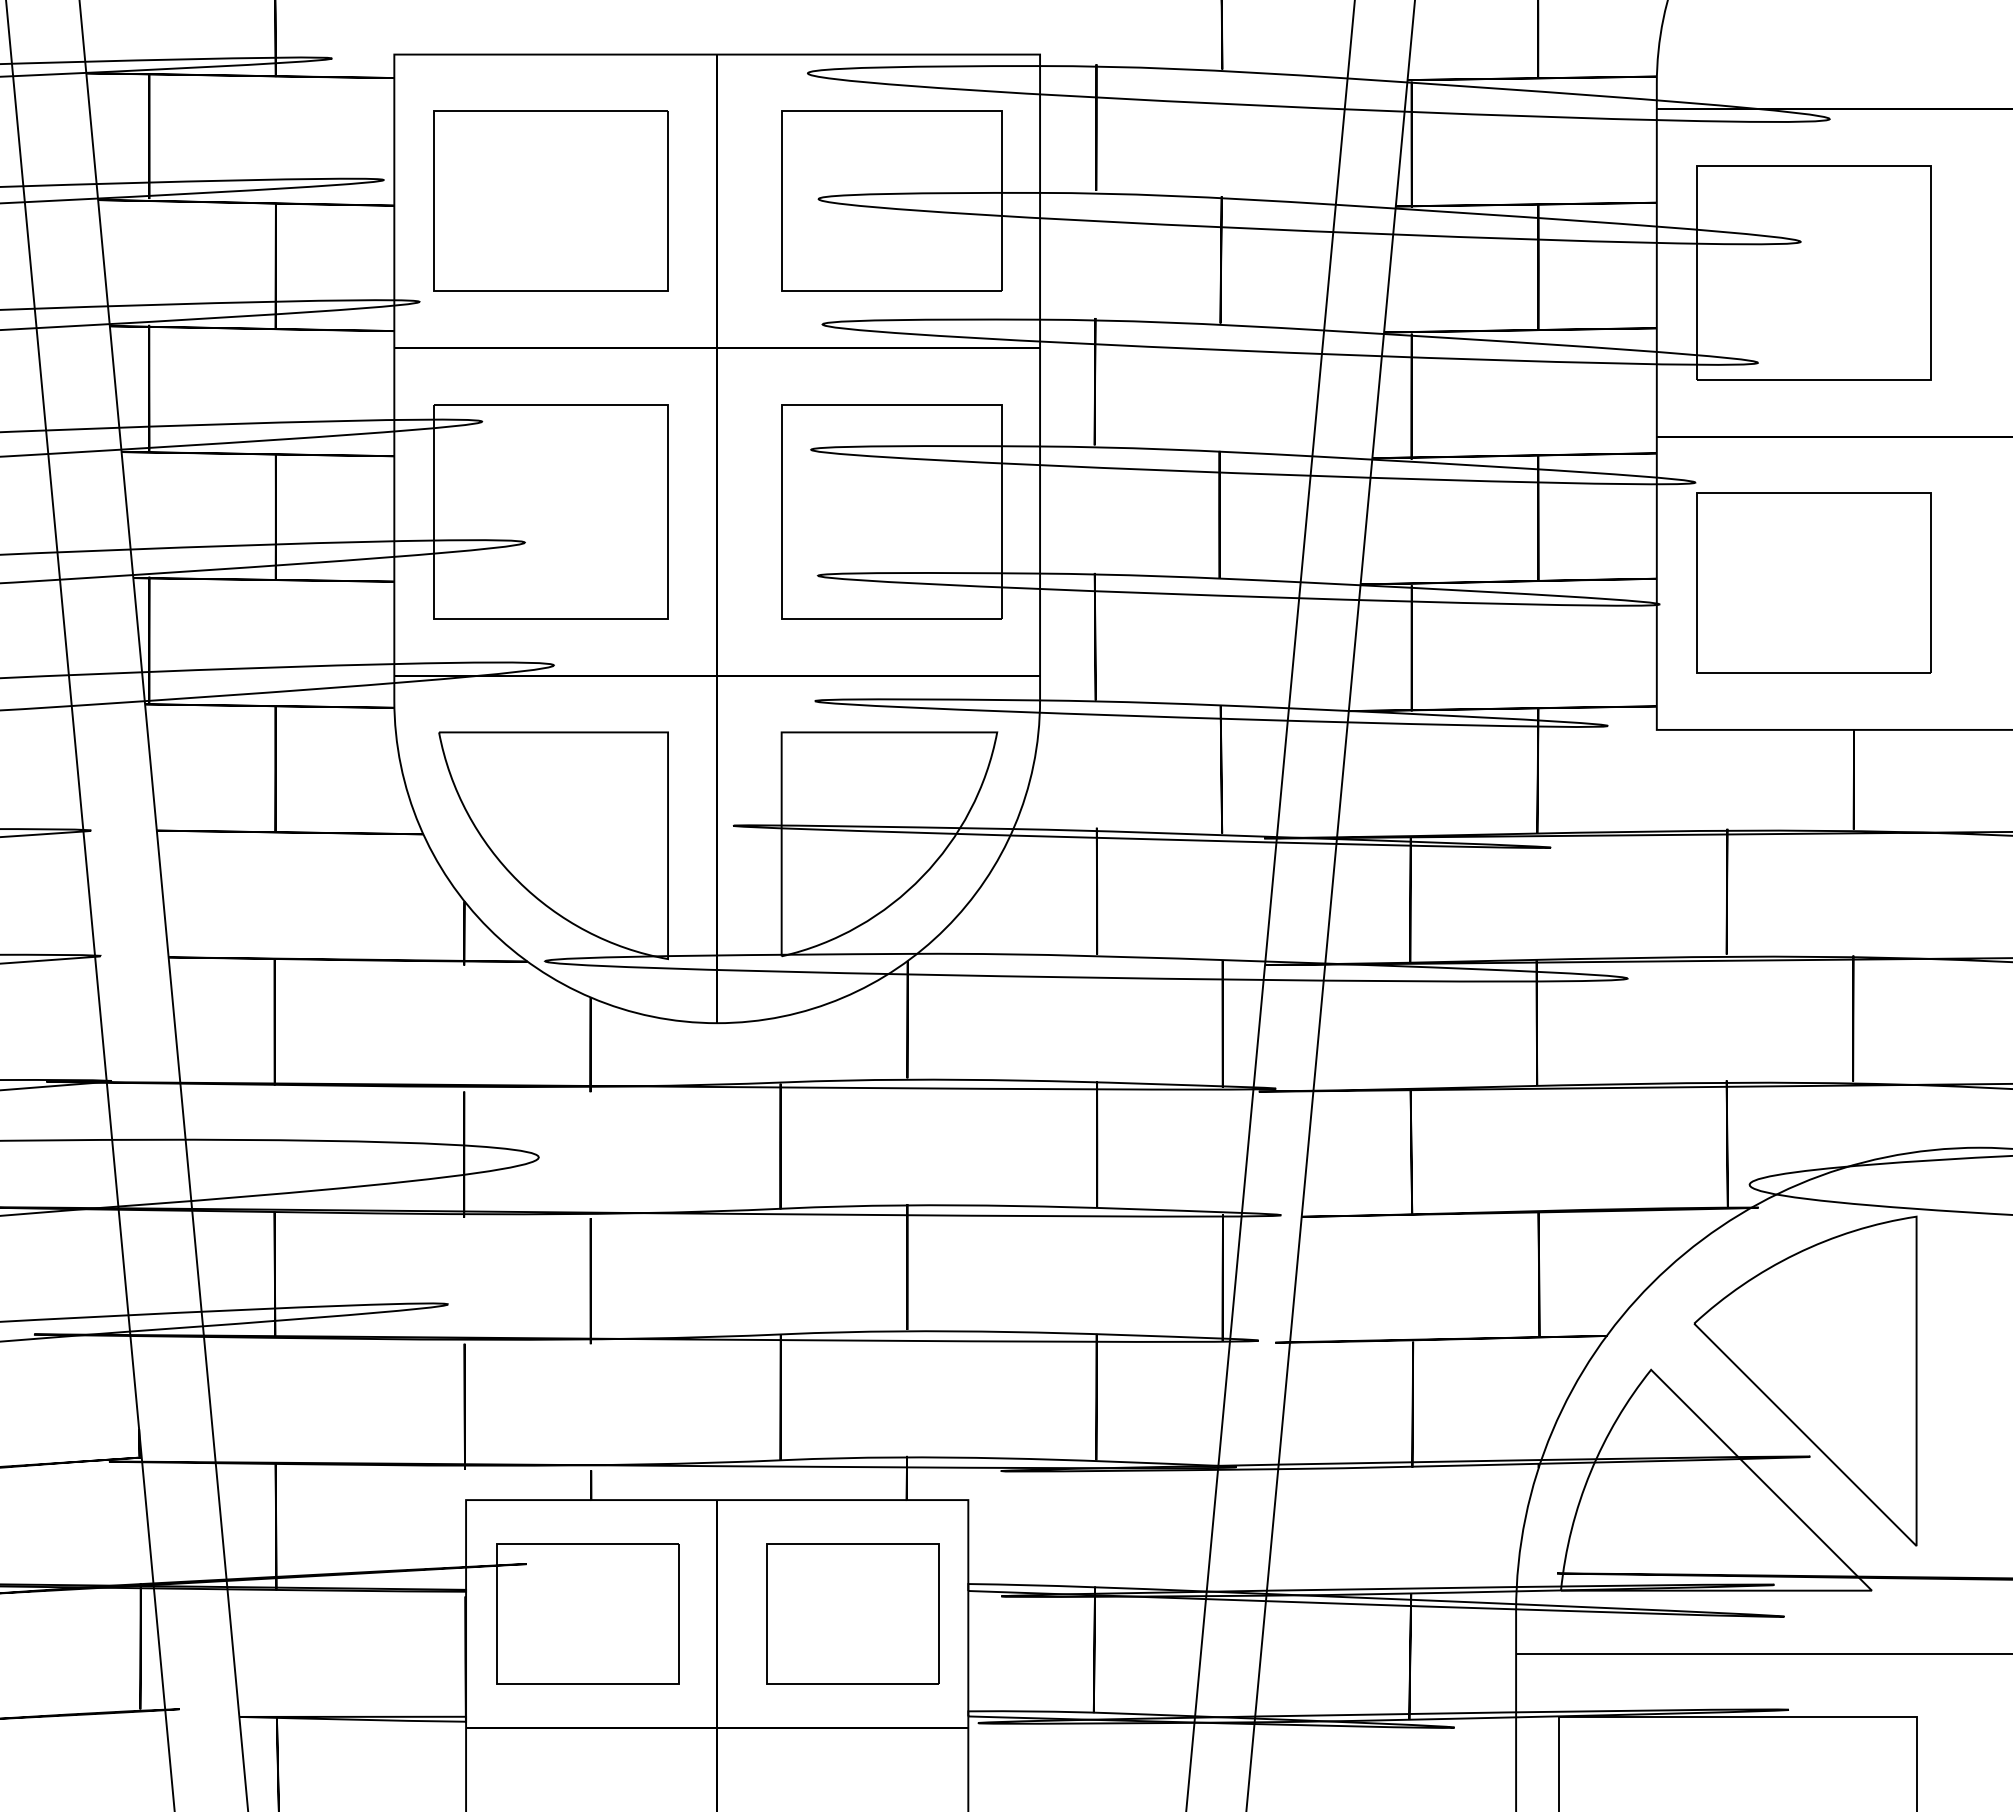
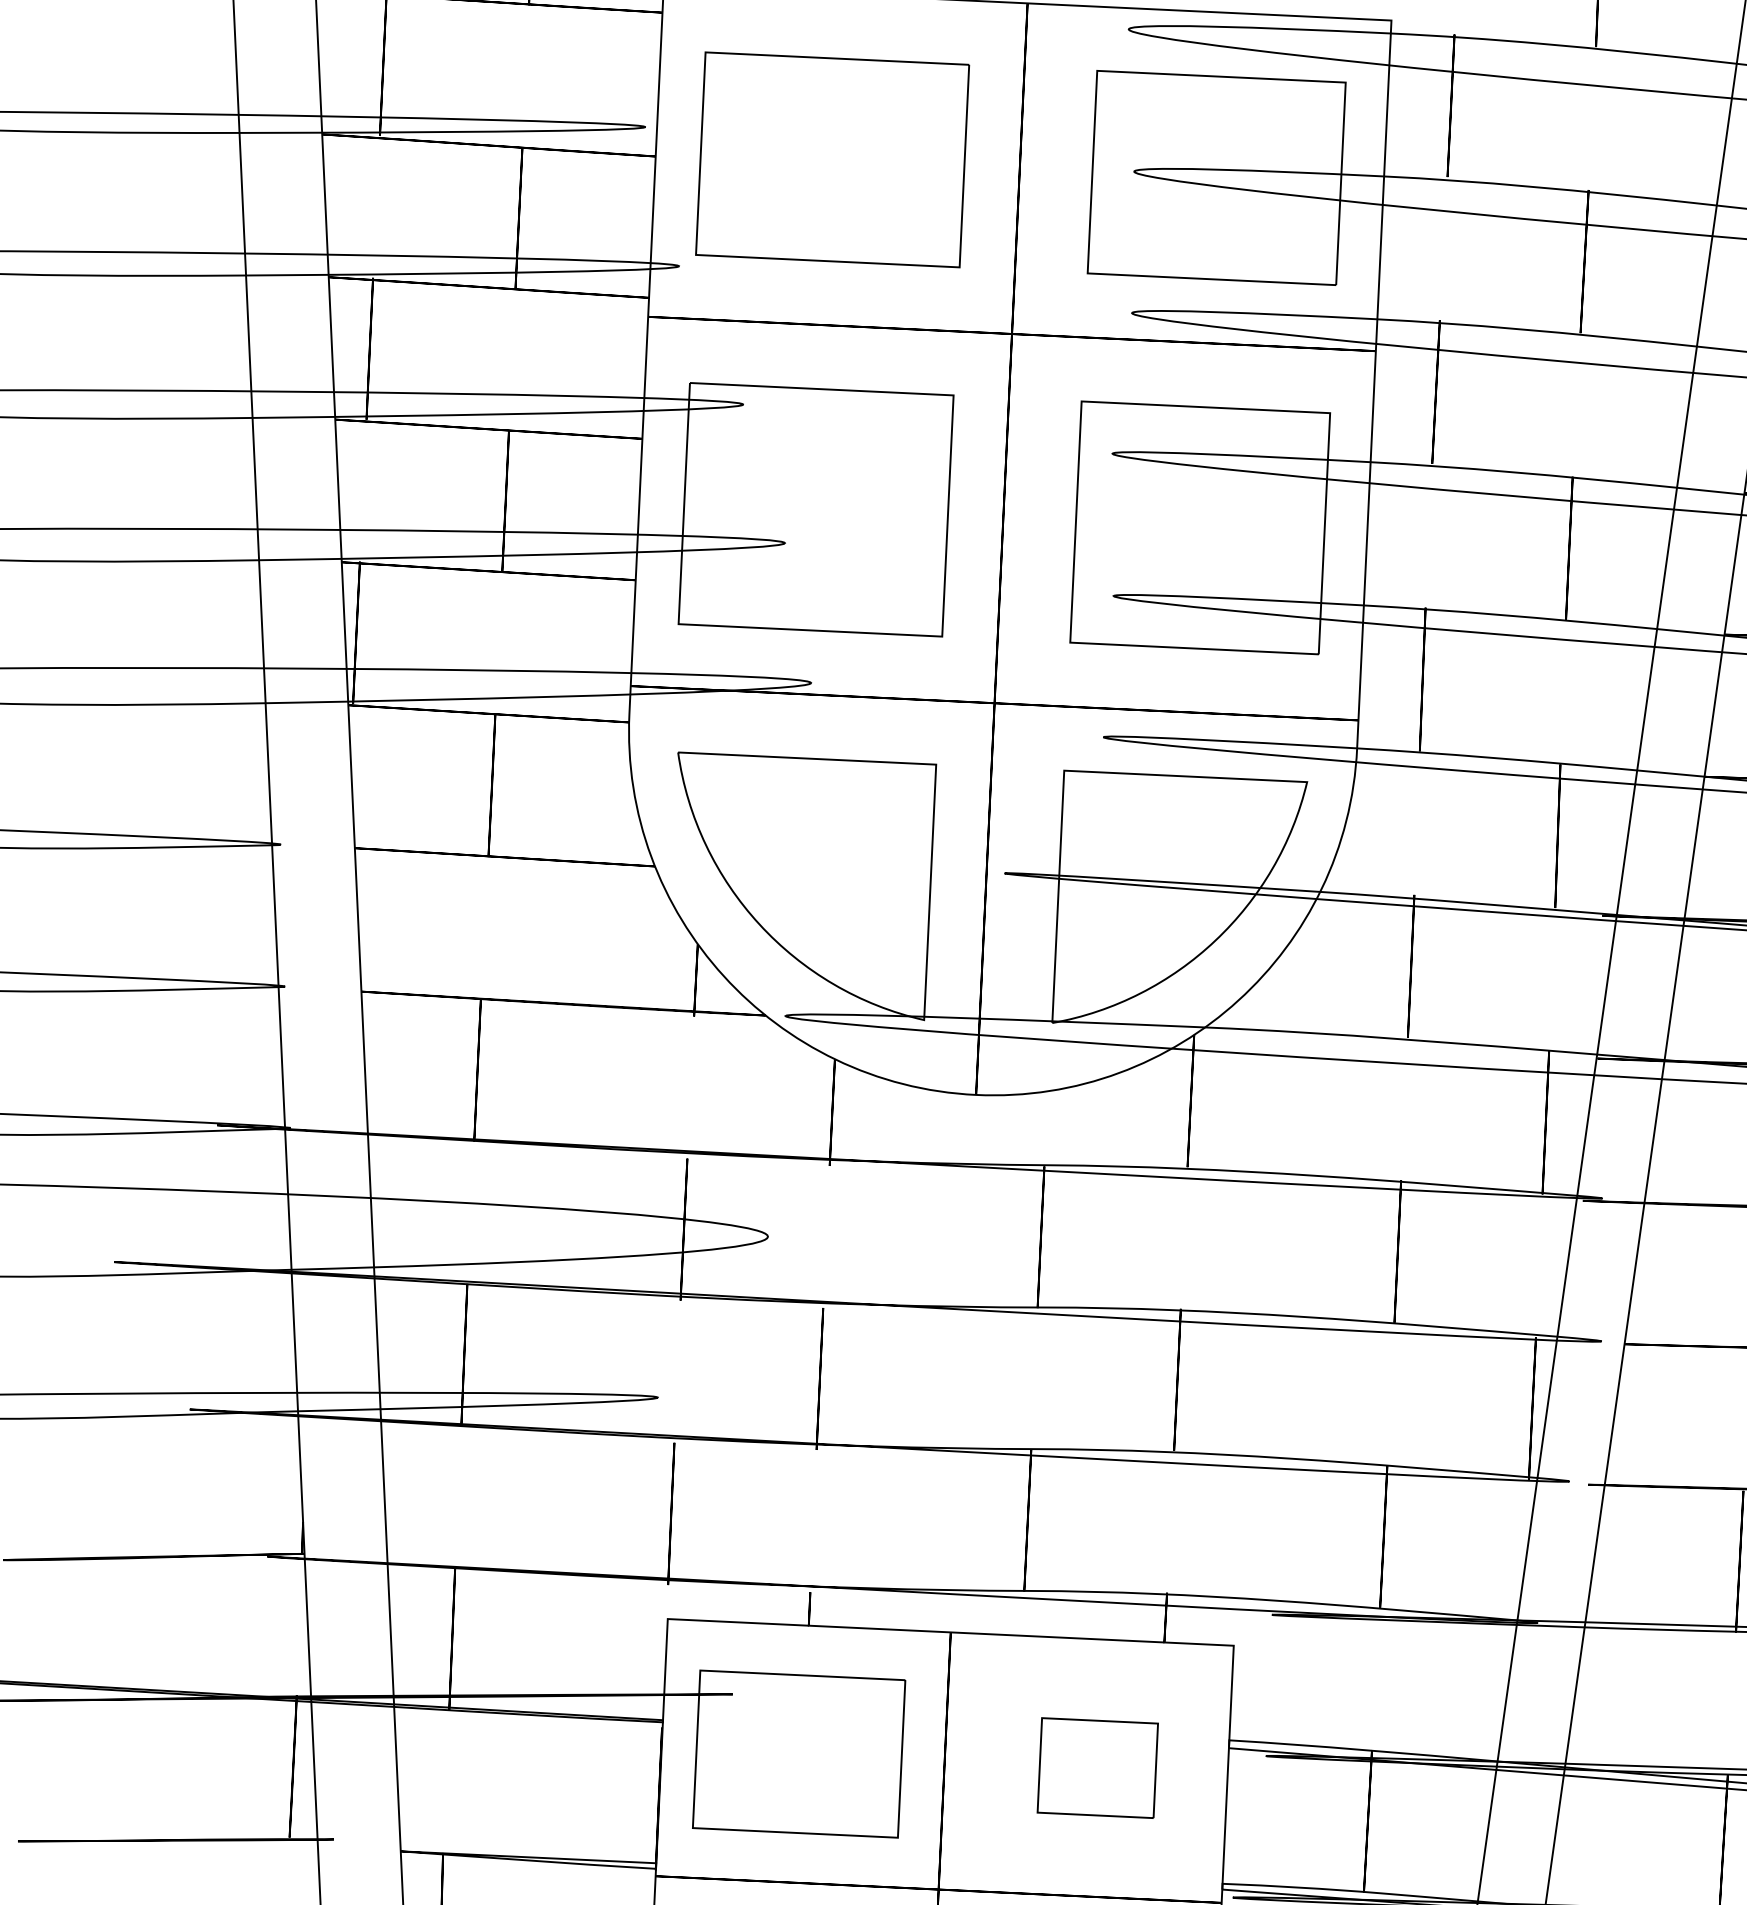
part: (852, 1613) -> (1097, 1767), size x0.6

